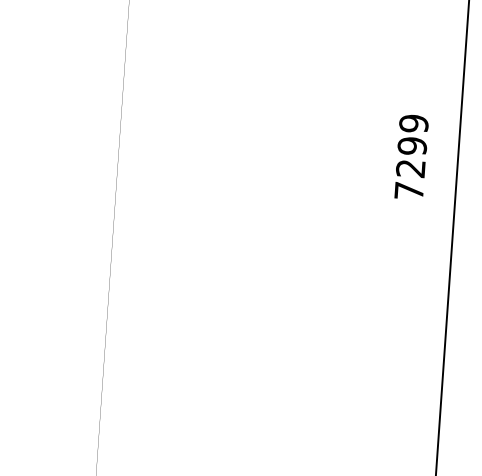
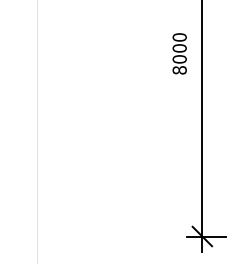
text: (411, 156) -> (179, 53), 7299 -> 8000

